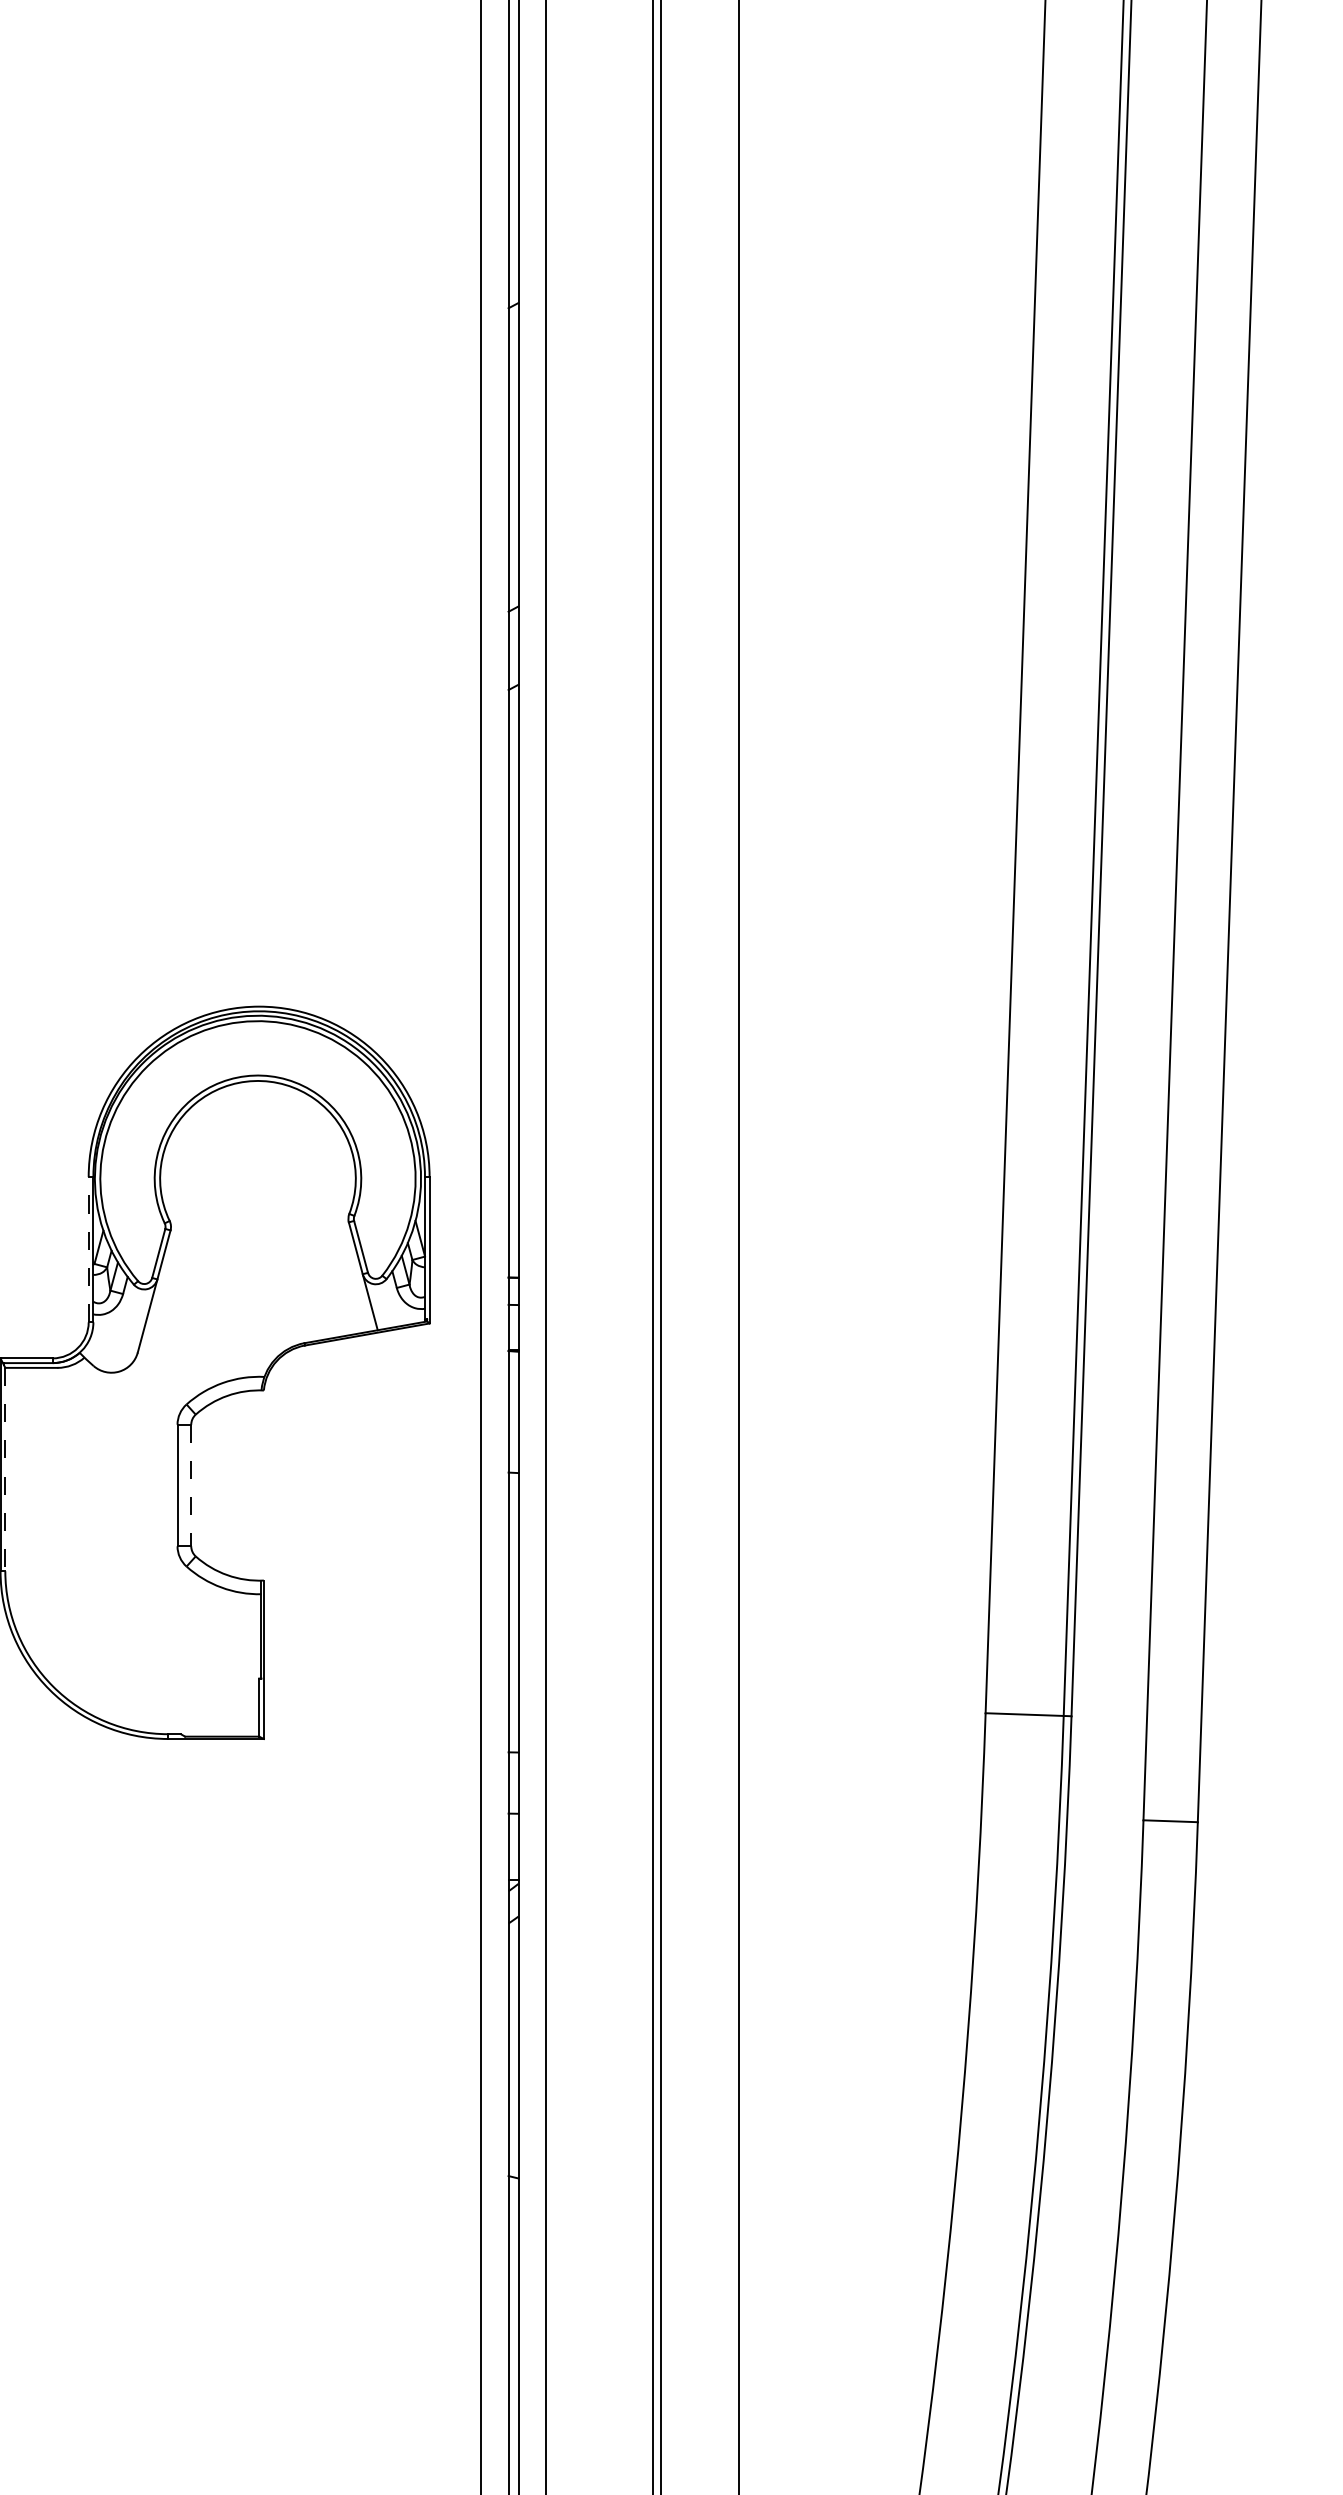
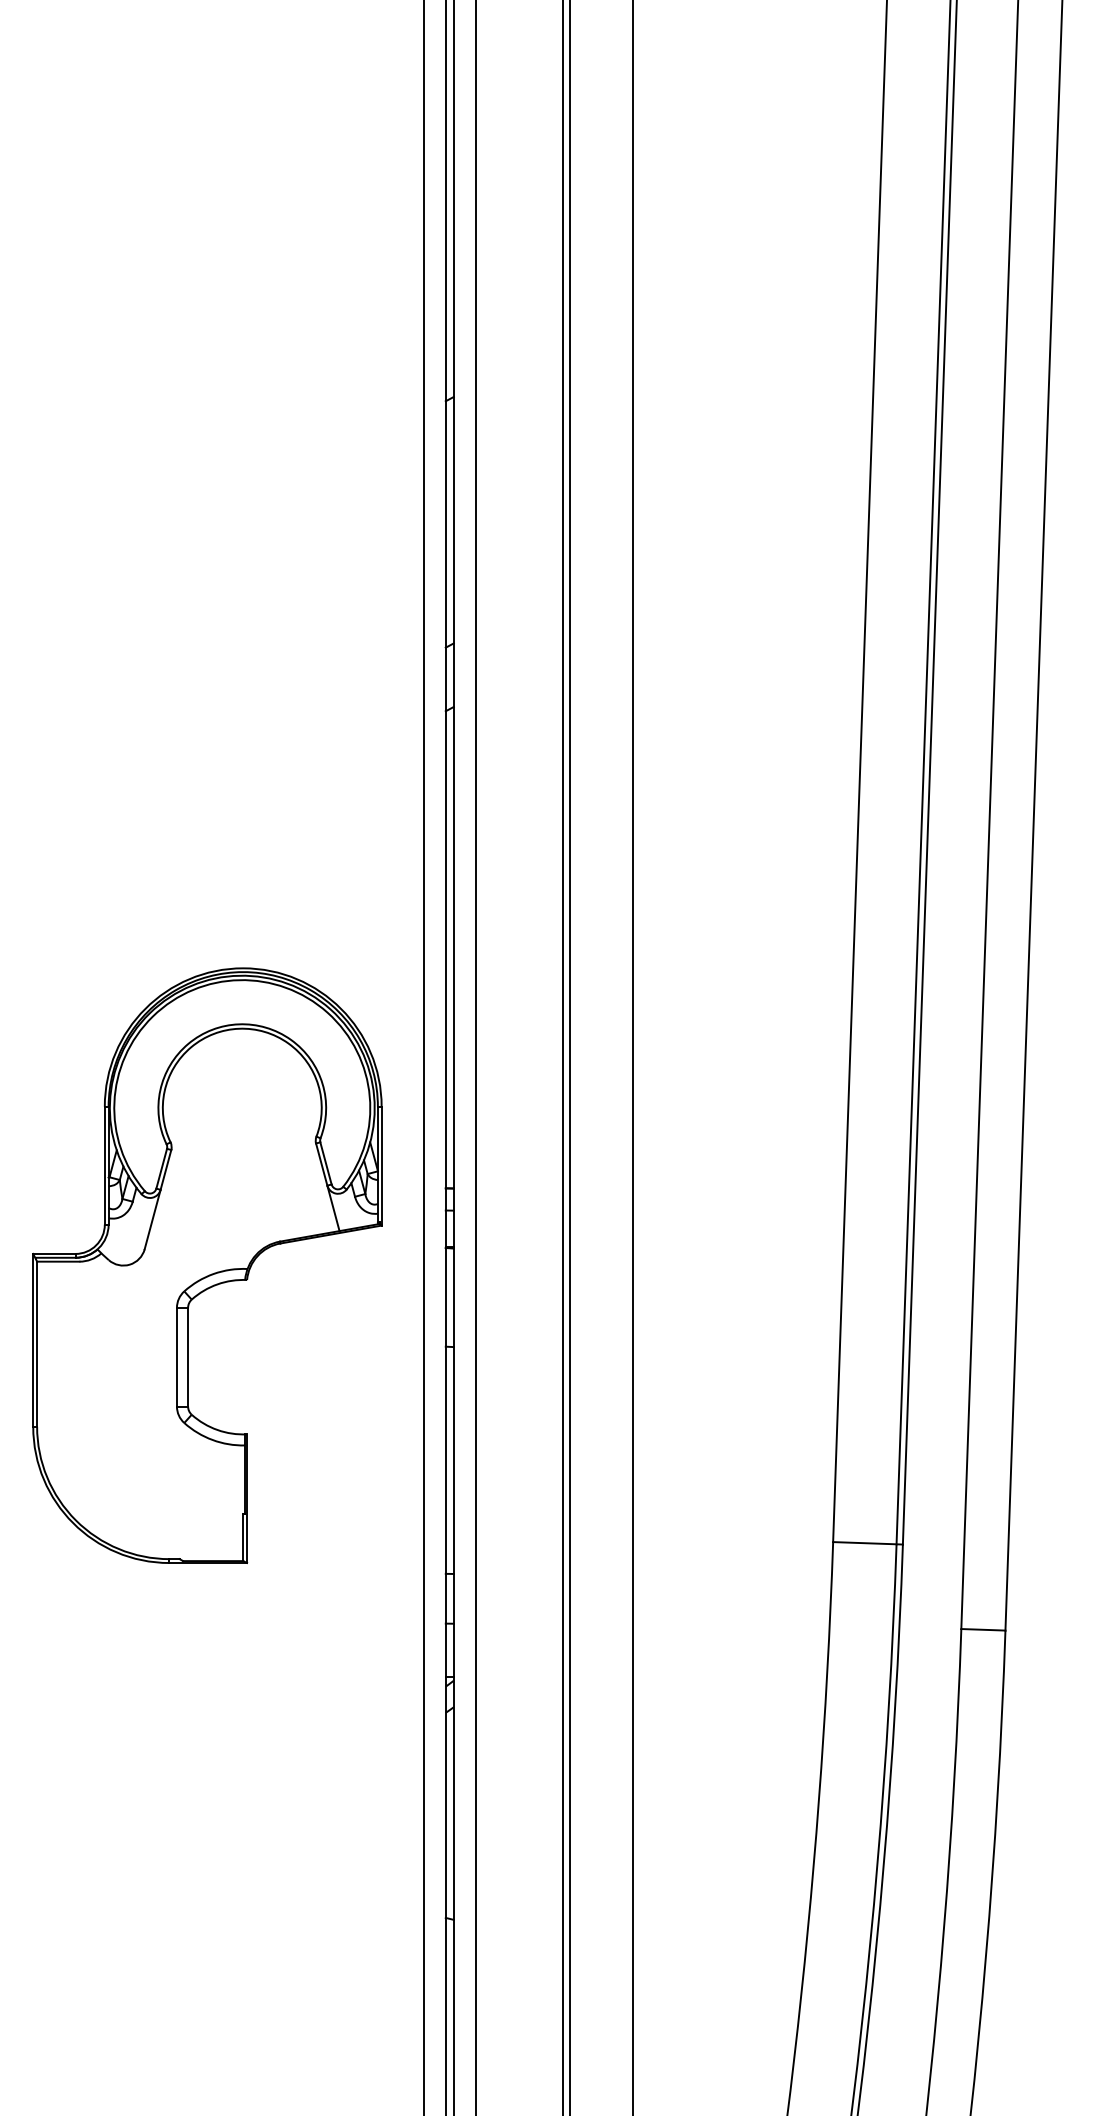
line: (88, 1249) -> (104, 1165), dashed -> solid
line: (5, 1469) -> (37, 1344), dashed -> solid
line: (191, 1485) -> (188, 1357), dashed -> solid

